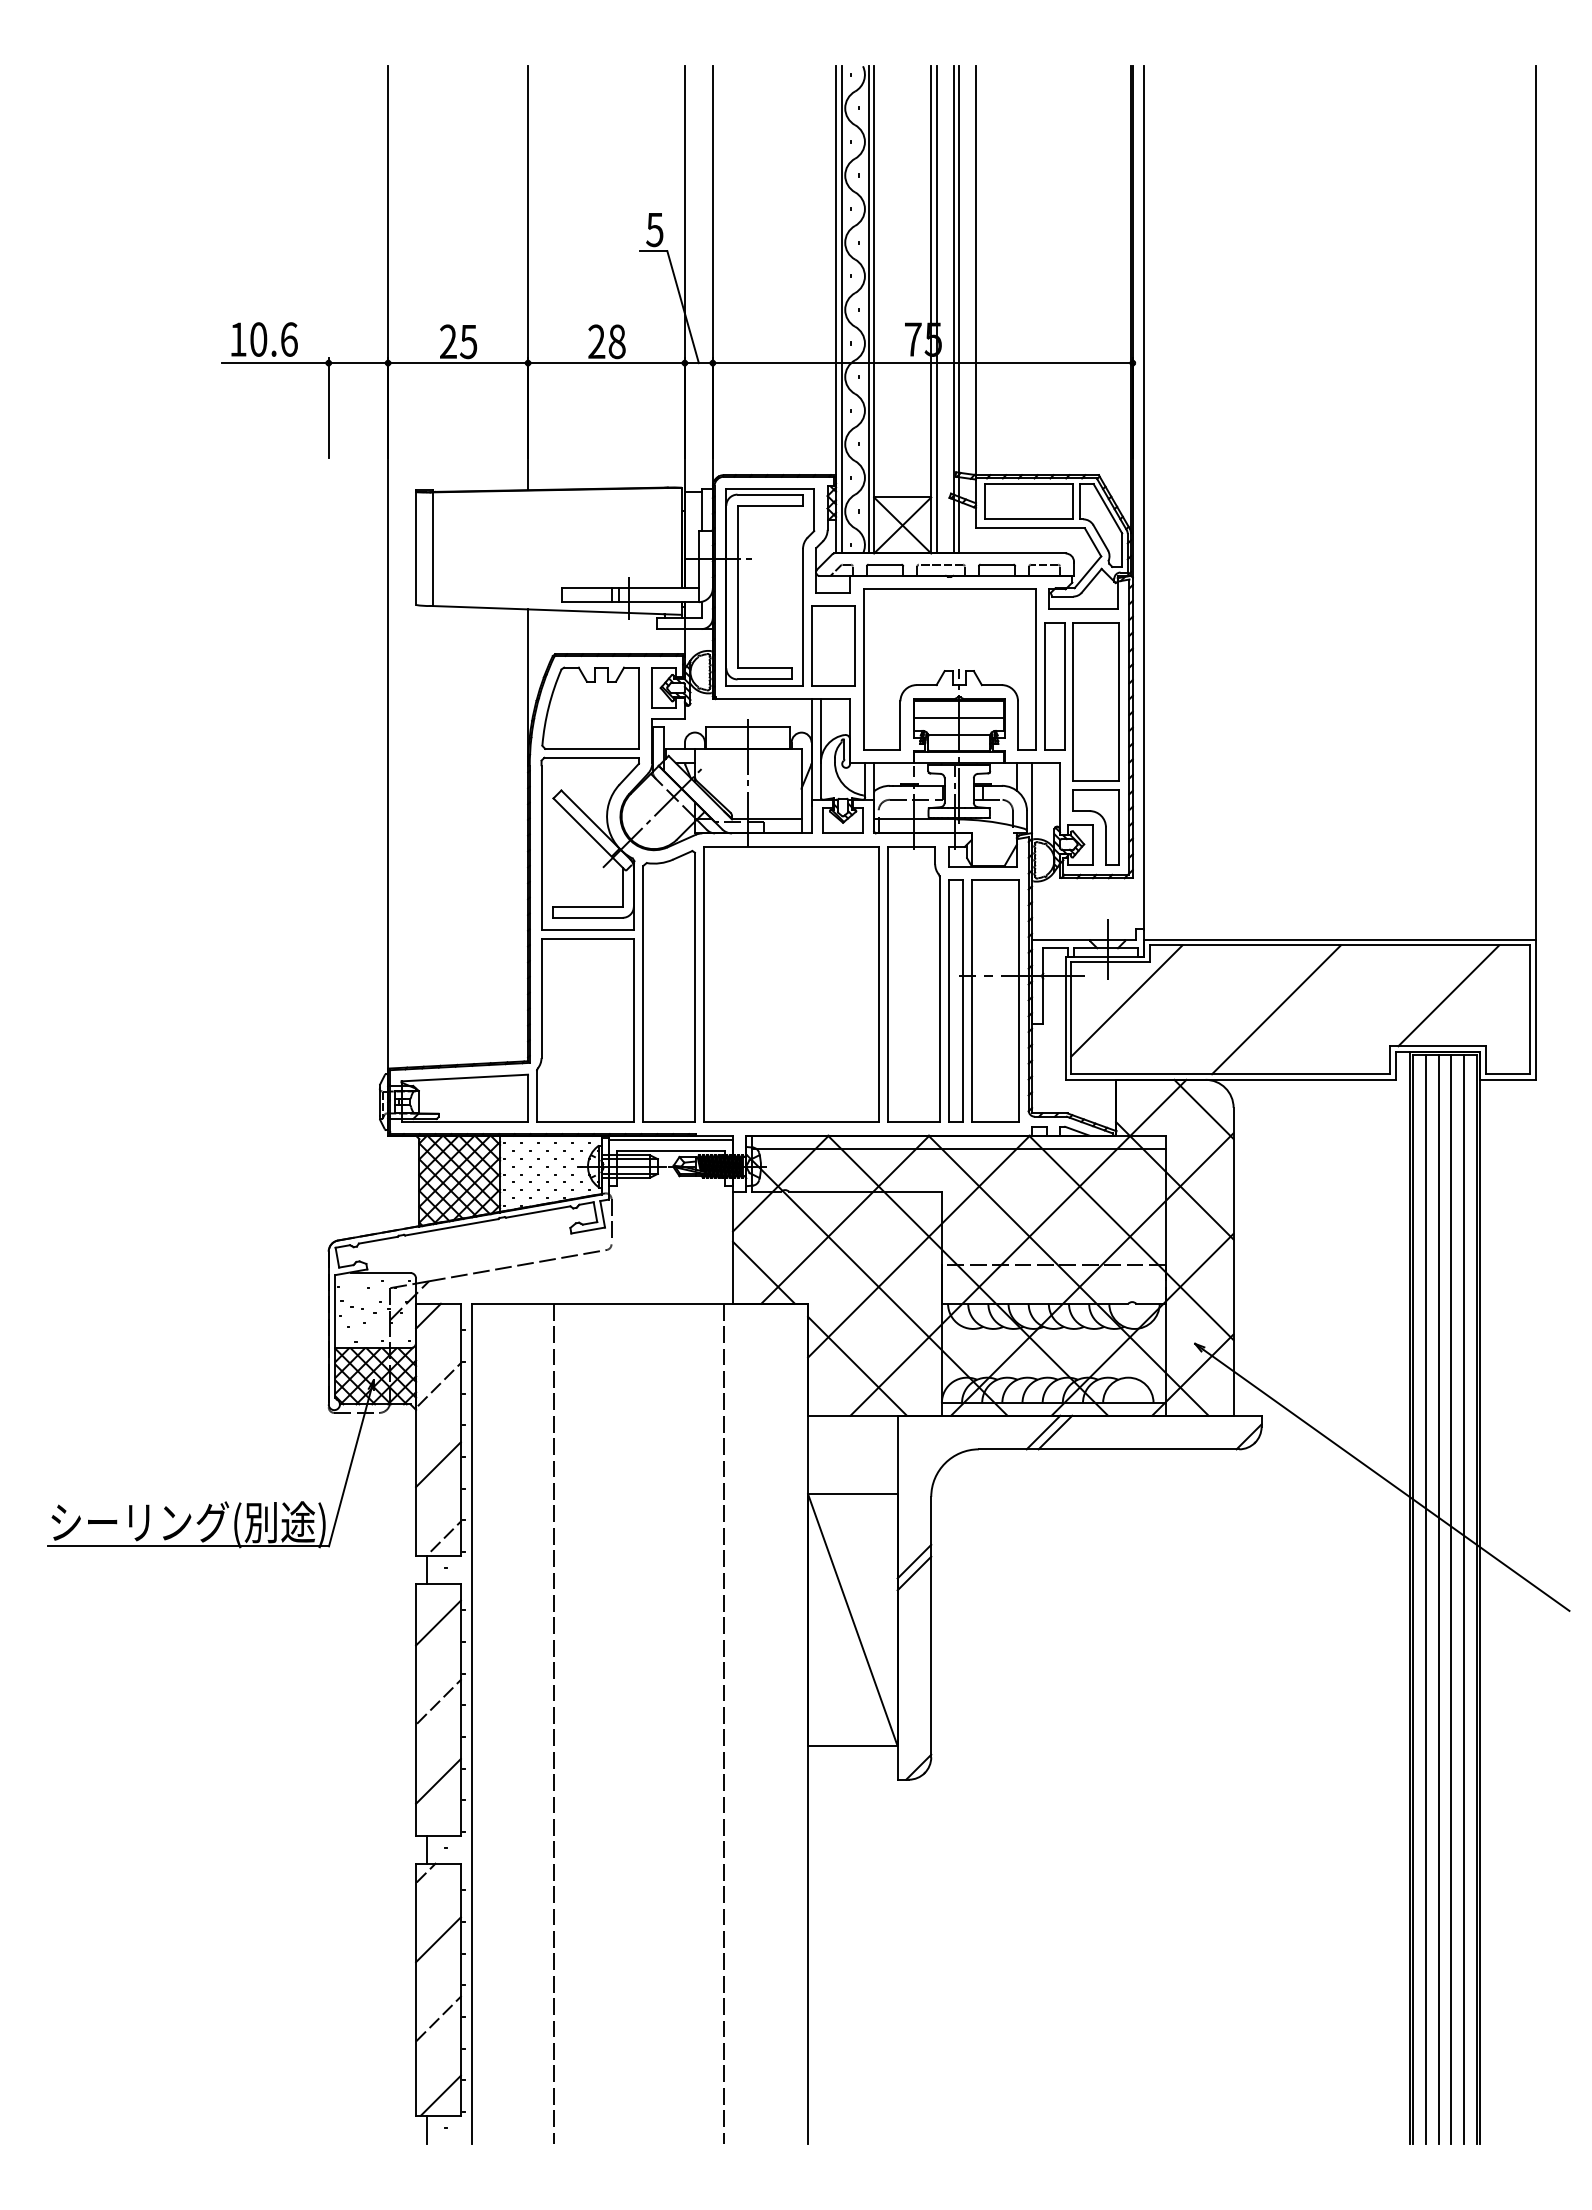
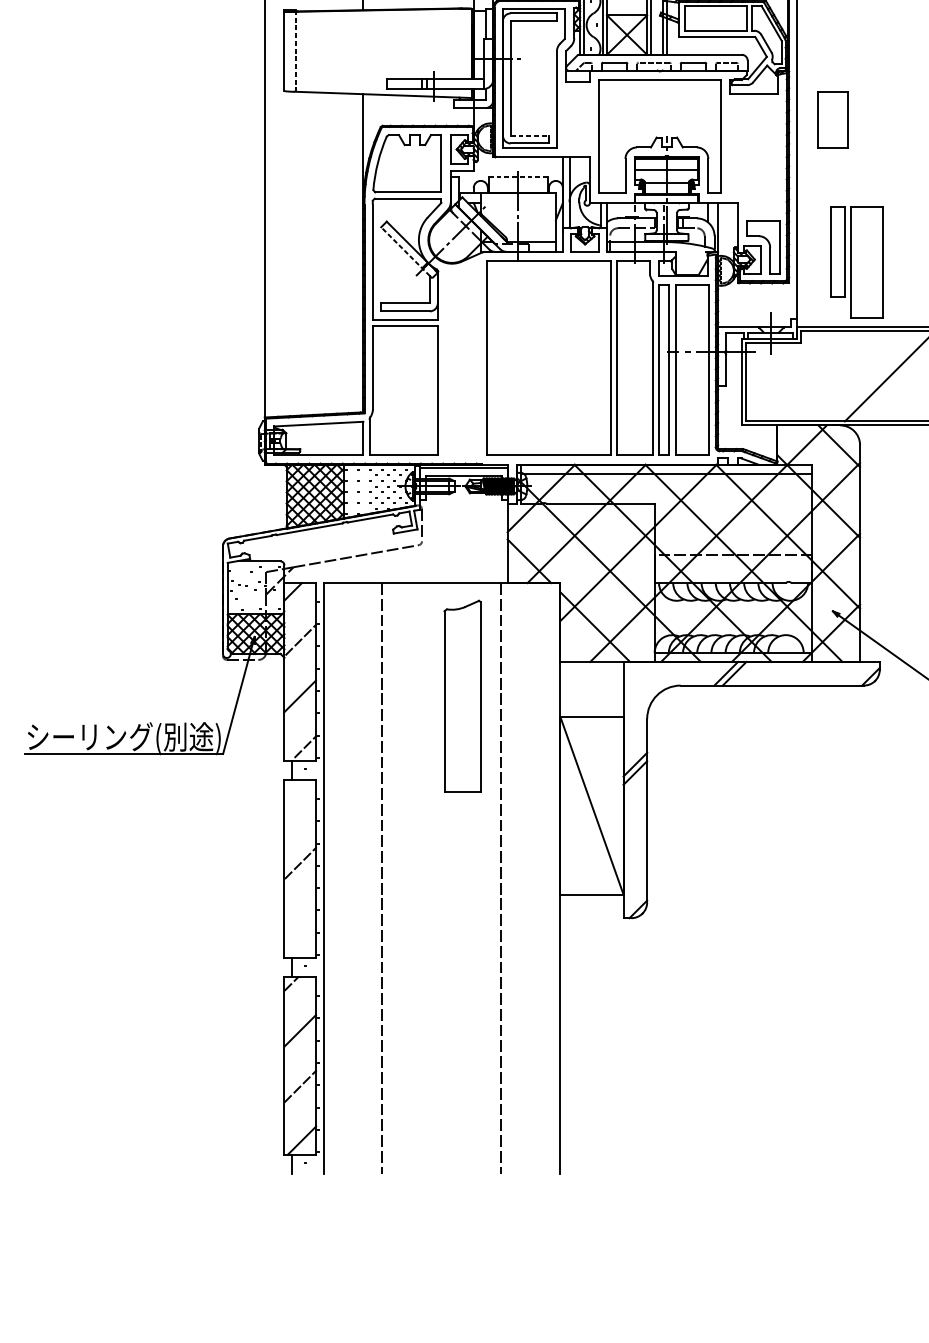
line: (432, 548) -> (296, 51), solid -> dashed
part: (833, 645) -> (833, 119), moved
line: (765, 668) -> (530, 135), solid -> dashed
part: (1081, 701) -> (856, 262), moved
line: (748, 727) -> (518, 177), solid -> dashed
line: (588, 833) -> (405, 251), solid -> dashed
part: (668, 985) -> (462, 695), moved
line: (1126, 1000) -> (784, 369), removed
line: (438, 1622) -> (300, 807), removed
line: (438, 1781) -> (300, 919), removed

